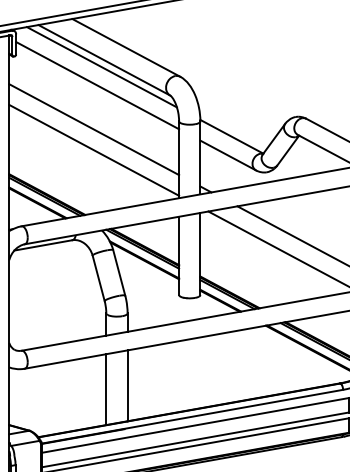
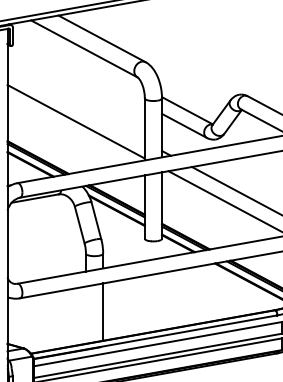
line: (102, 67) -> (82, 54), removed
line: (97, 85) -> (78, 69), removed
line: (93, 129) -> (75, 104), removed
line: (105, 388) -> (85, 314), removed

